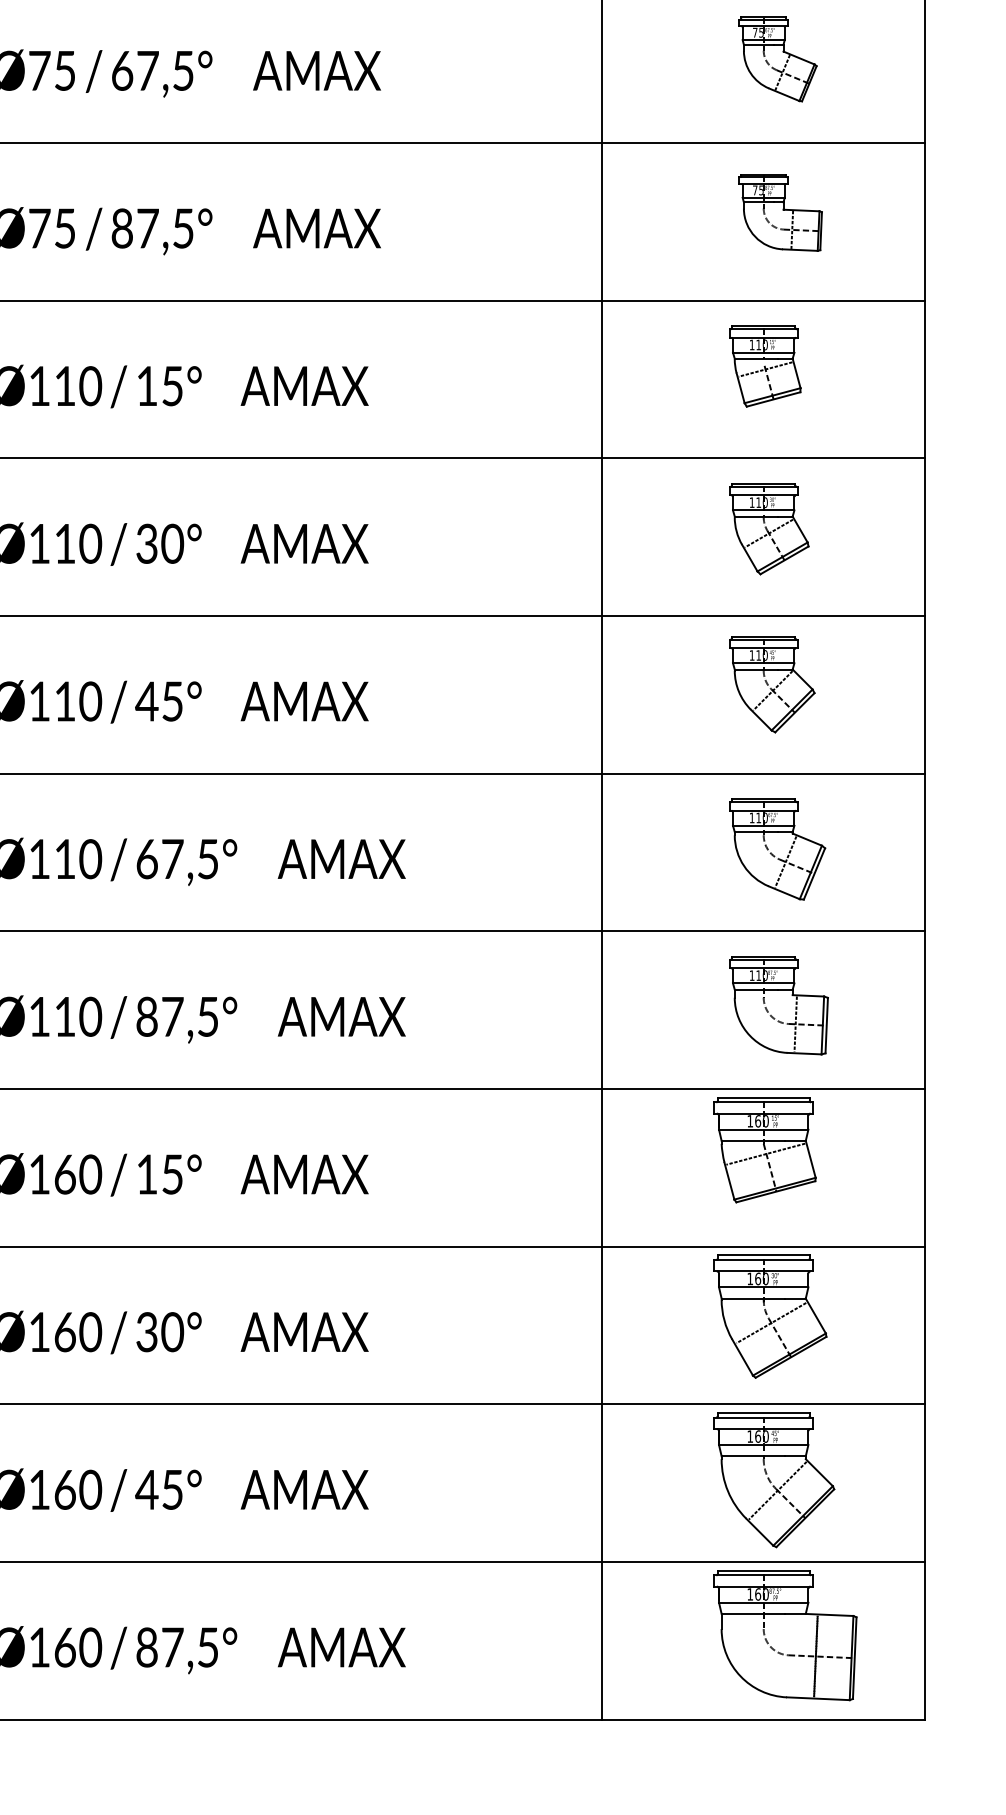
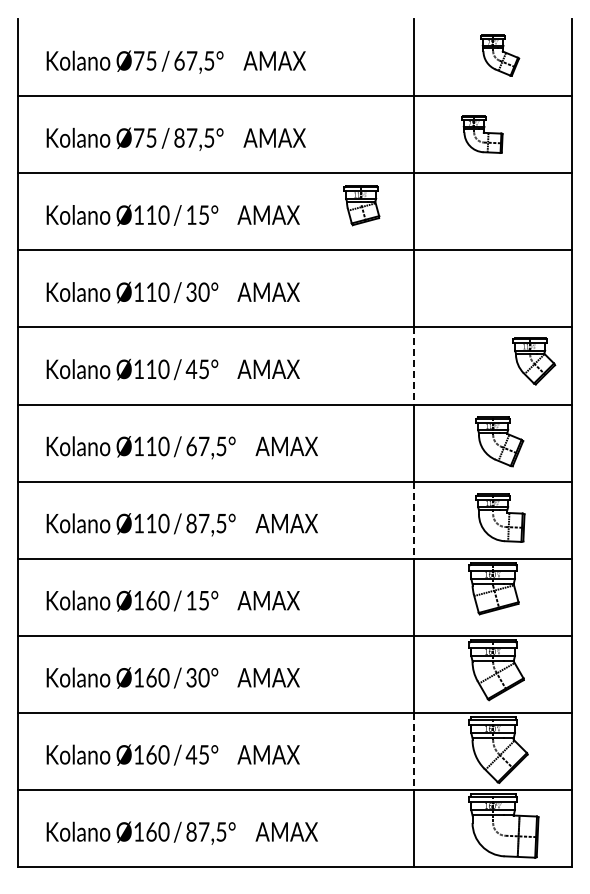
part: (780, 213) -> (482, 134), moved
part: (764, 366) -> (361, 205), moved
part: (768, 530) -> (495, 285), removed
part: (772, 685) -> (534, 361), moved
line: (602, 695) -> (414, 366), solid -> dashed
line: (602, 1010) -> (414, 520), solid -> dashed
line: (602, 1482) -> (414, 751), solid -> dashed

